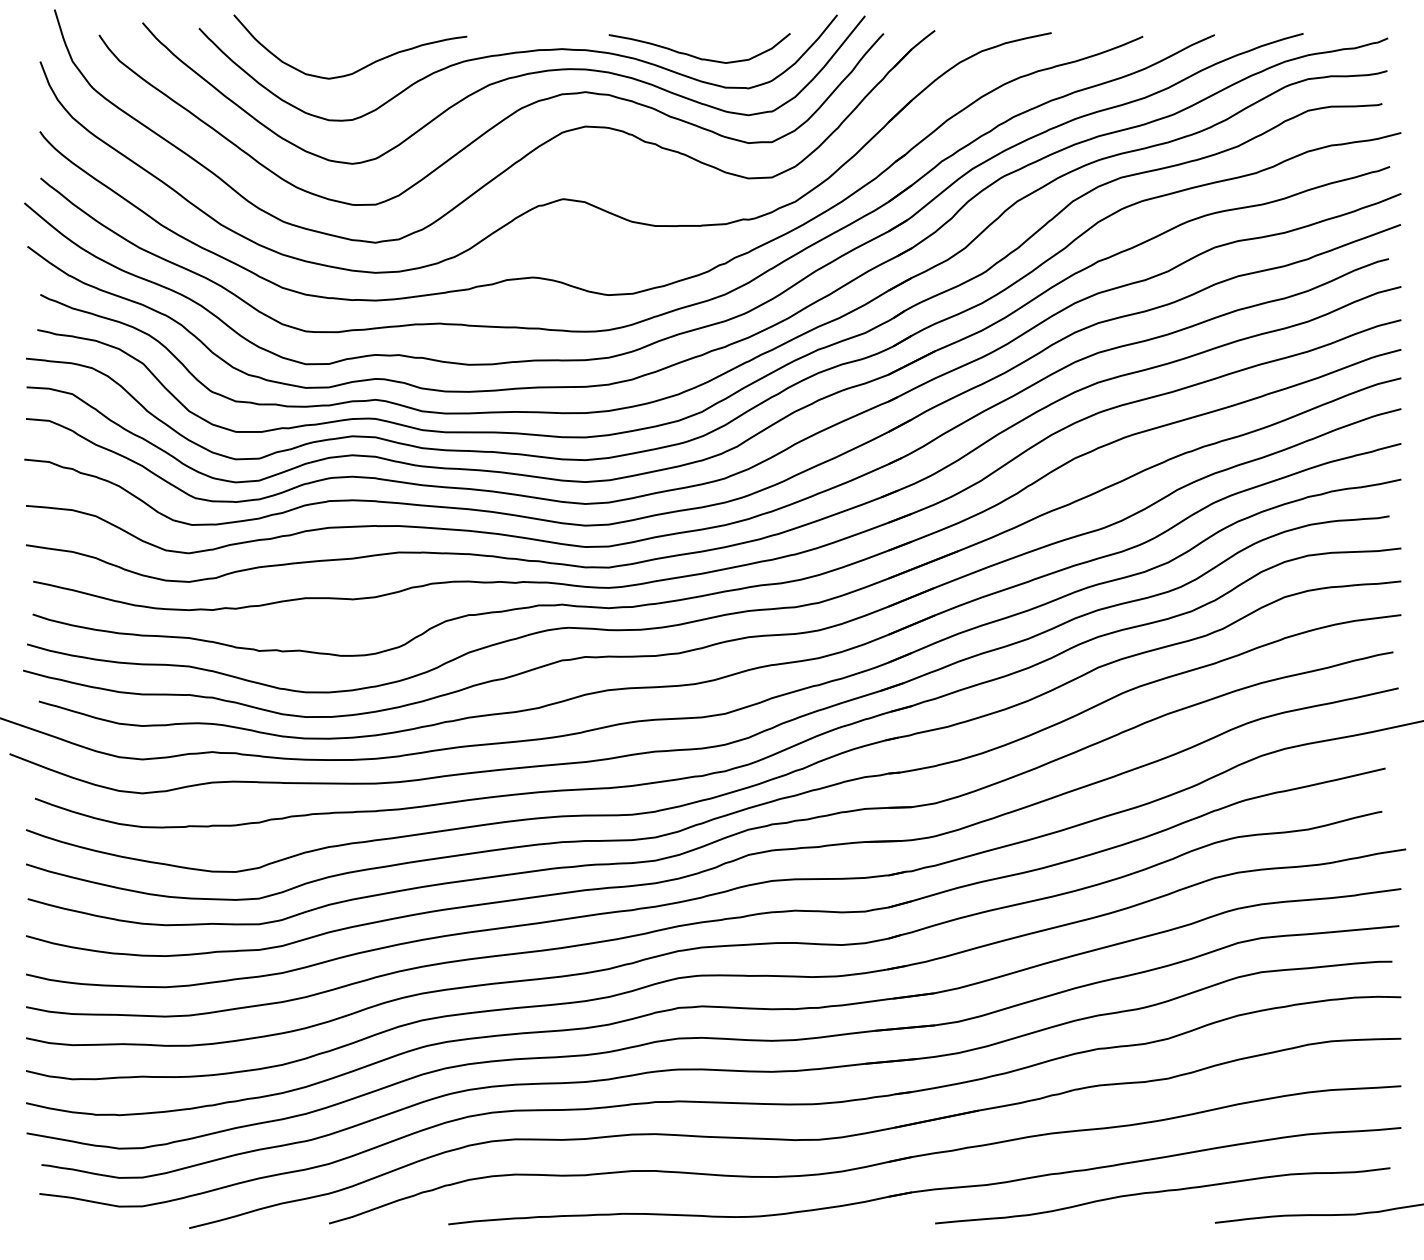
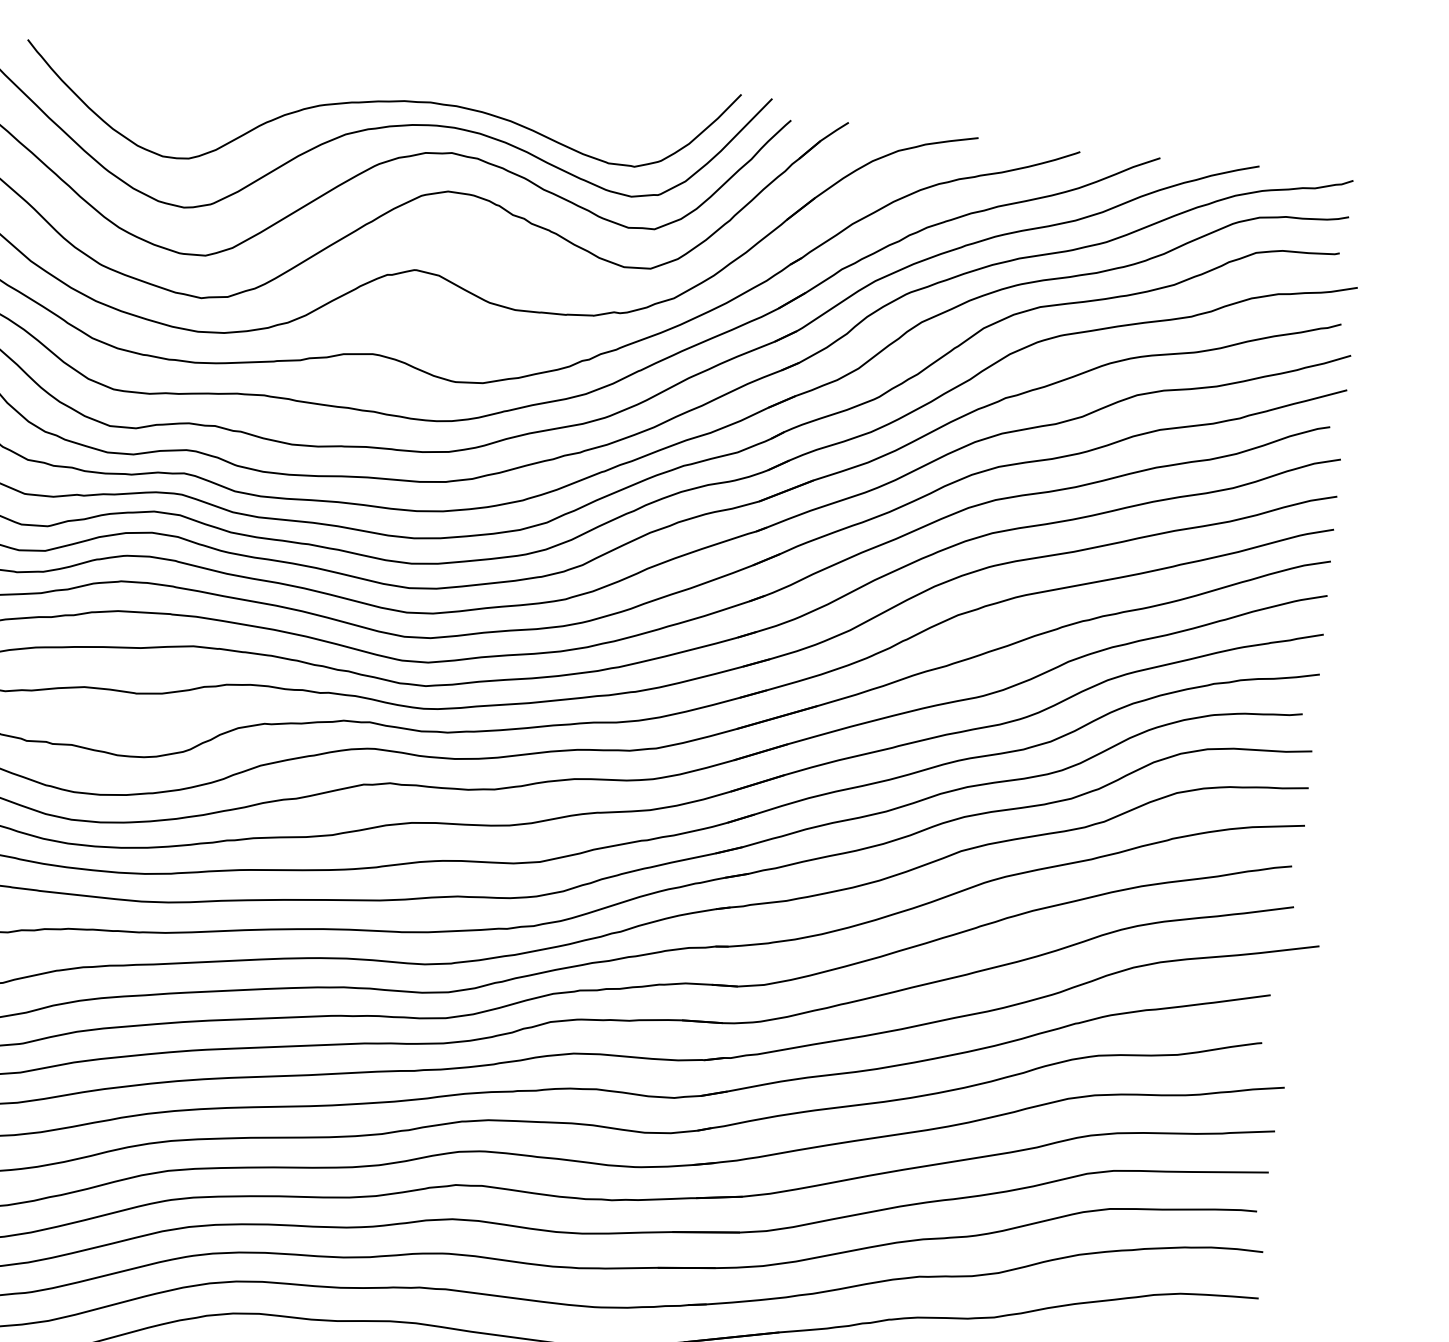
curve: (696, 56) -> (579, 125), removed
curve: (360, 68) -> (203, 102), removed

